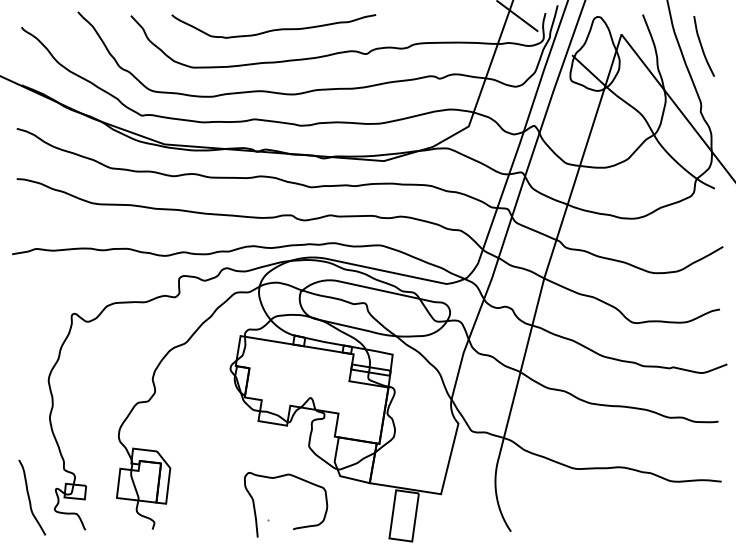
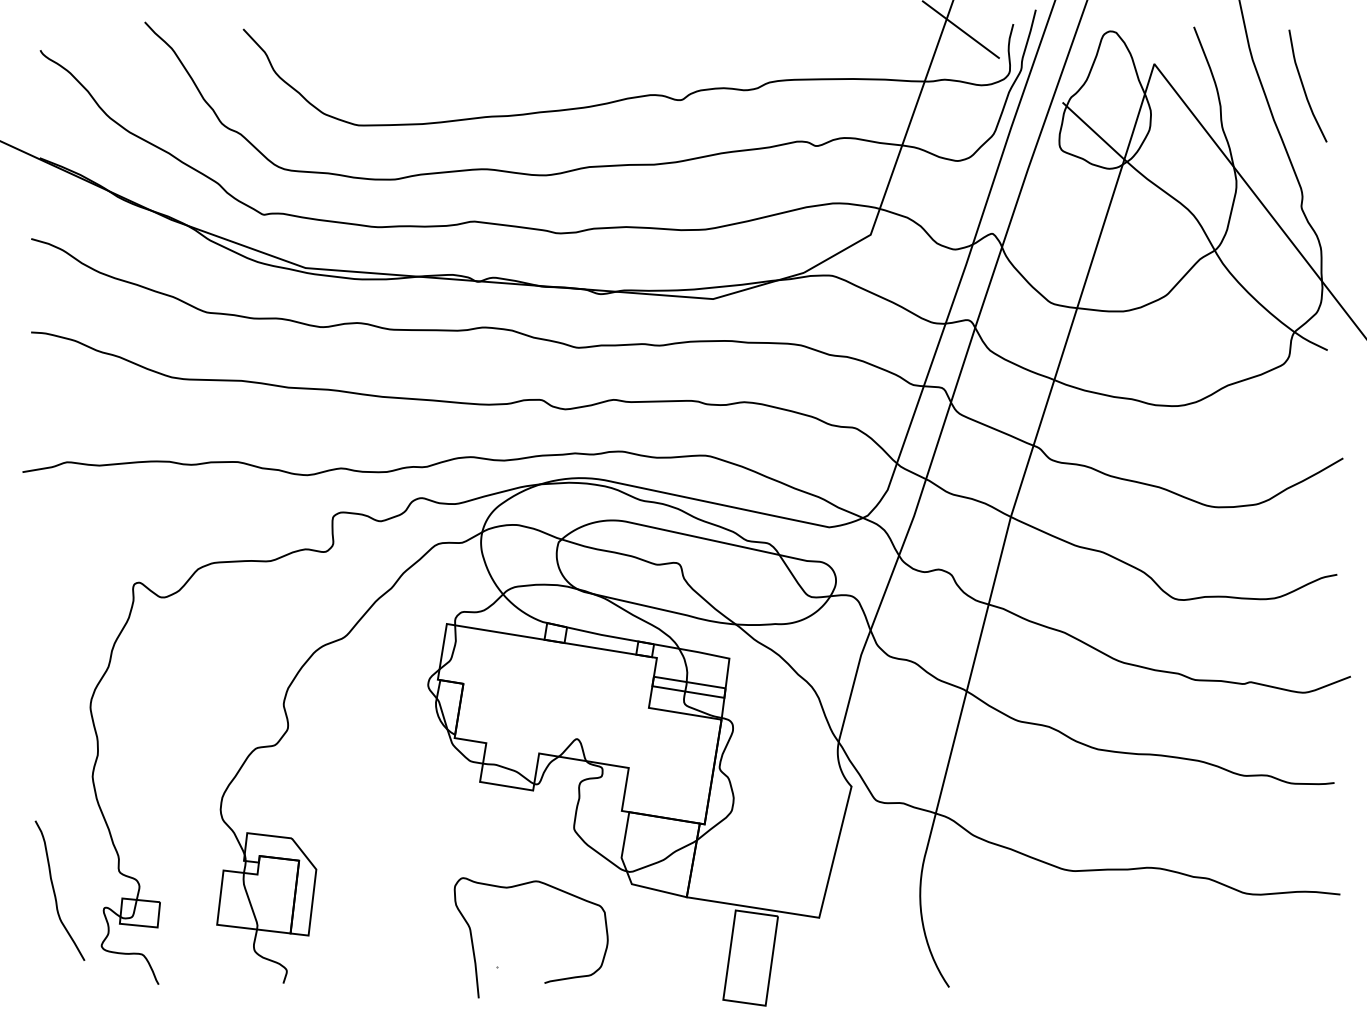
curve: (273, 29) -> (507, 54), removed
curve: (30, 498) -> (56, 892), moved

